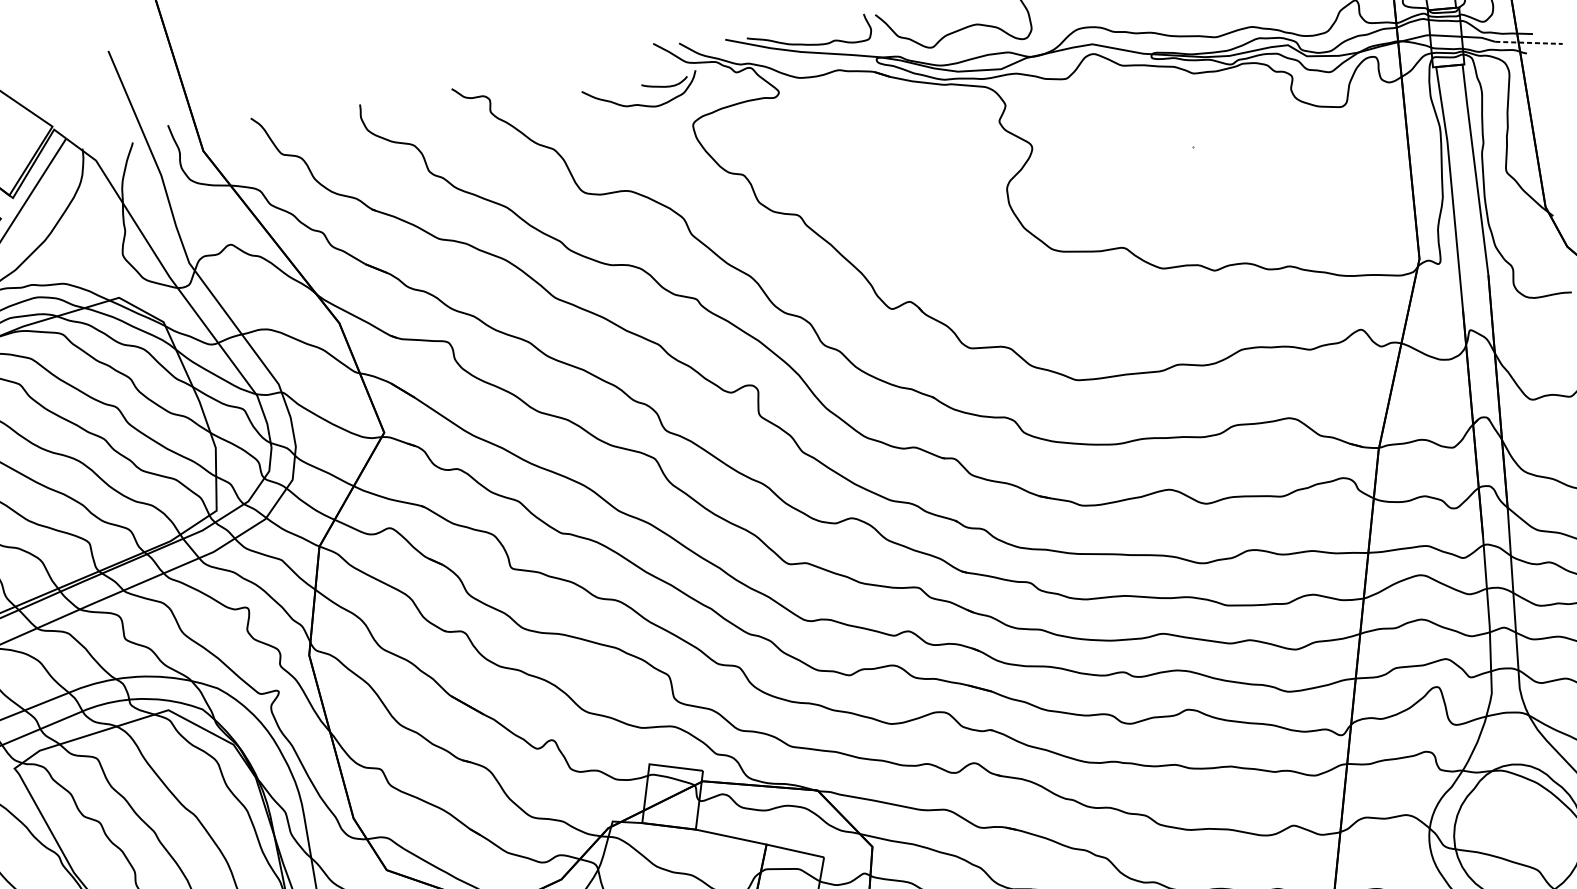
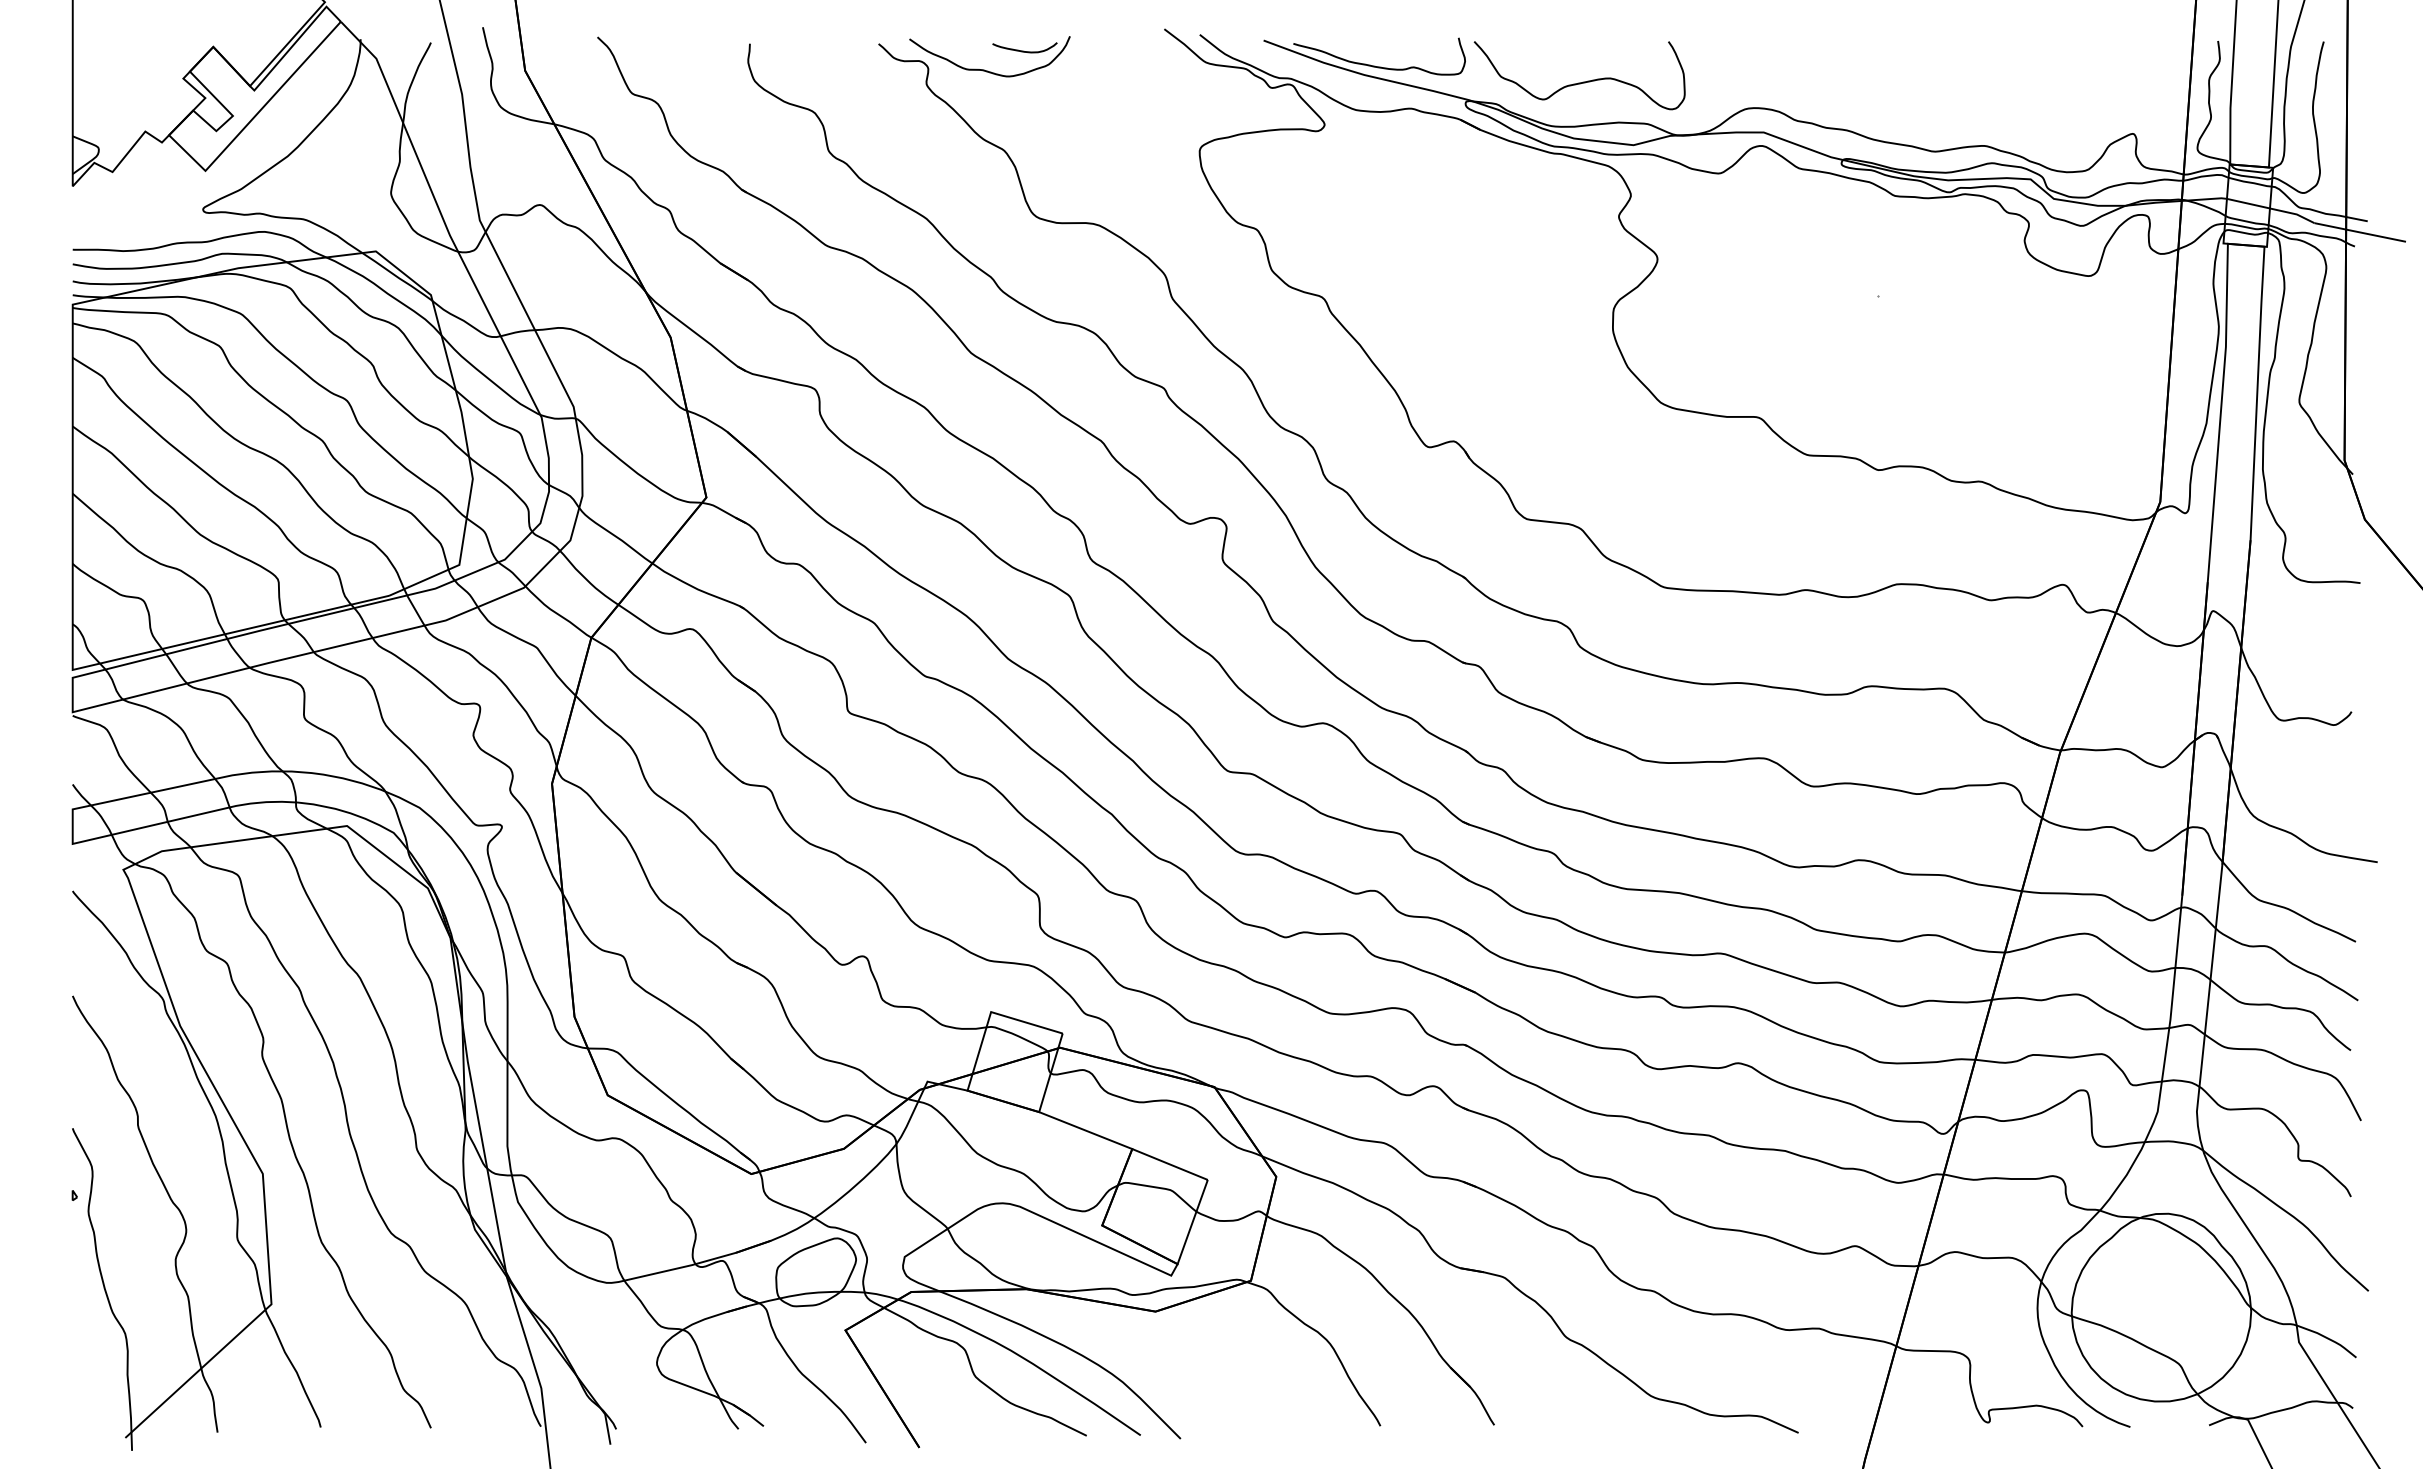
line: (1529, 42) -> (2360, 232), dashed -> solid
part: (643, 86) -> (995, 46), moved

